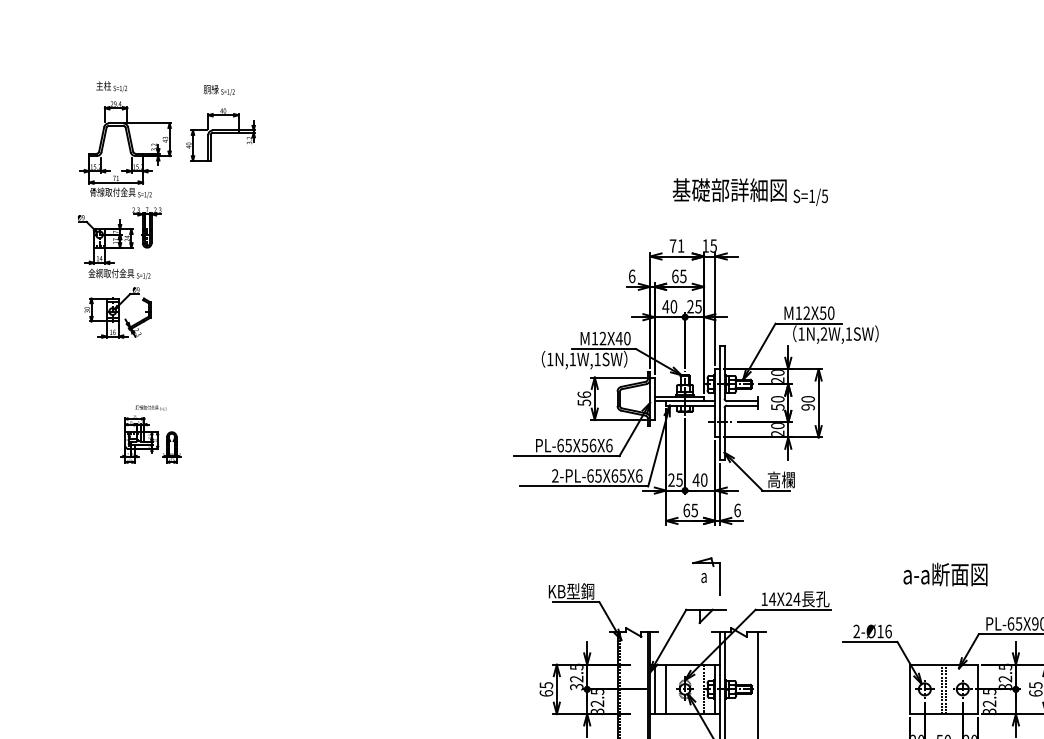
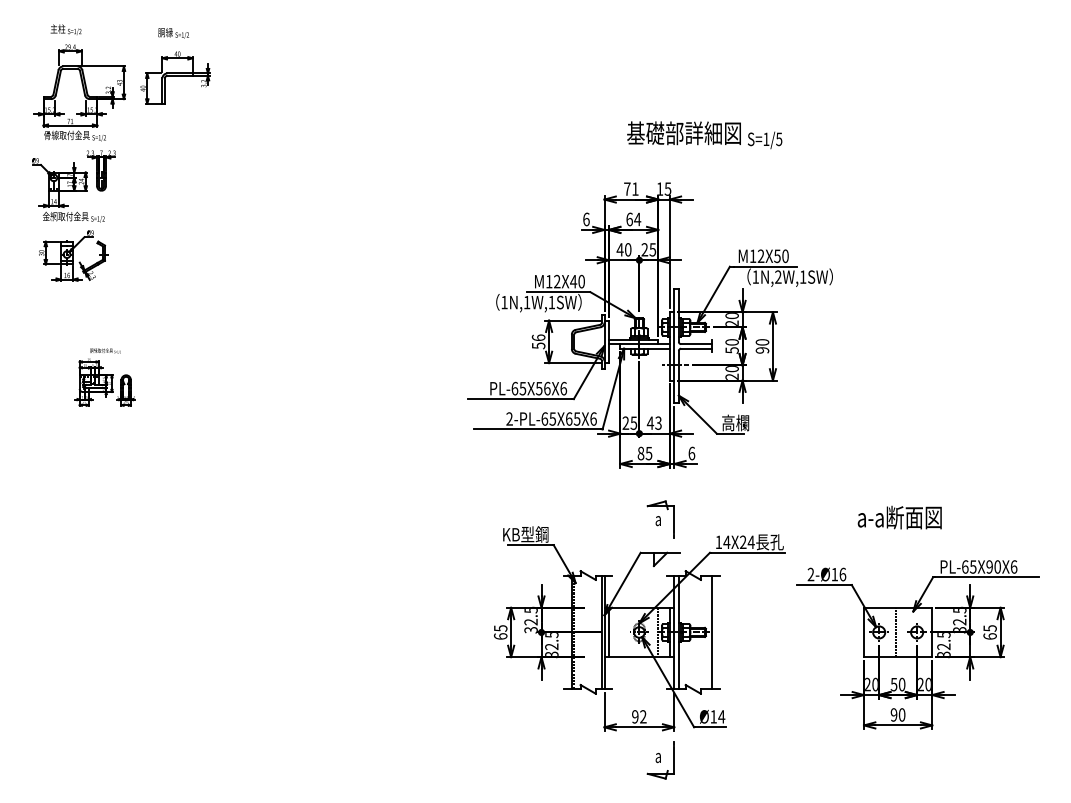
text: (683, 276) -> (637, 219), 65 -> 64
text: (704, 479) -> (658, 422), 40 -> 43
text: (686, 510) -> (640, 453), 65 -> 85
line: (666, 689) -> (620, 632), removed
line: (946, 689) -> (900, 632), removed

